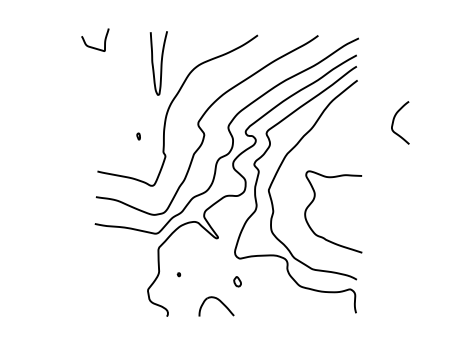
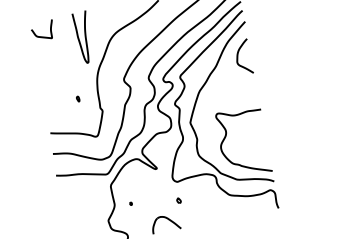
curve: (92, 46) -> (41, 36), moved
curve: (394, 121) -> (238, 56), moved
curve: (314, 200) -> (226, 136), moved
part: (237, 281) -> (178, 200), size x0.62

